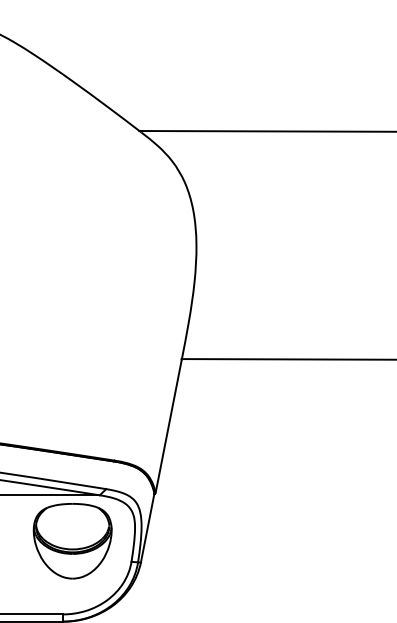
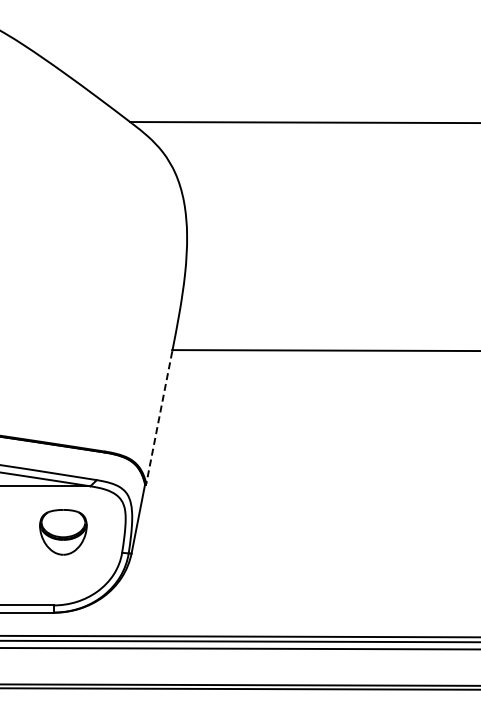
line: (168, 427) -> (159, 418), solid -> dashed
part: (72, 541) -> (63, 532), size x0.6

